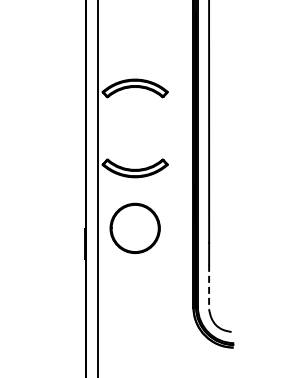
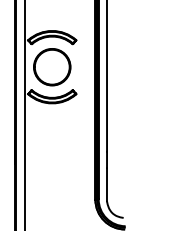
part: (134, 227) -> (51, 66), moved
line: (209, 287) -> (107, 184), dashed -> solid

